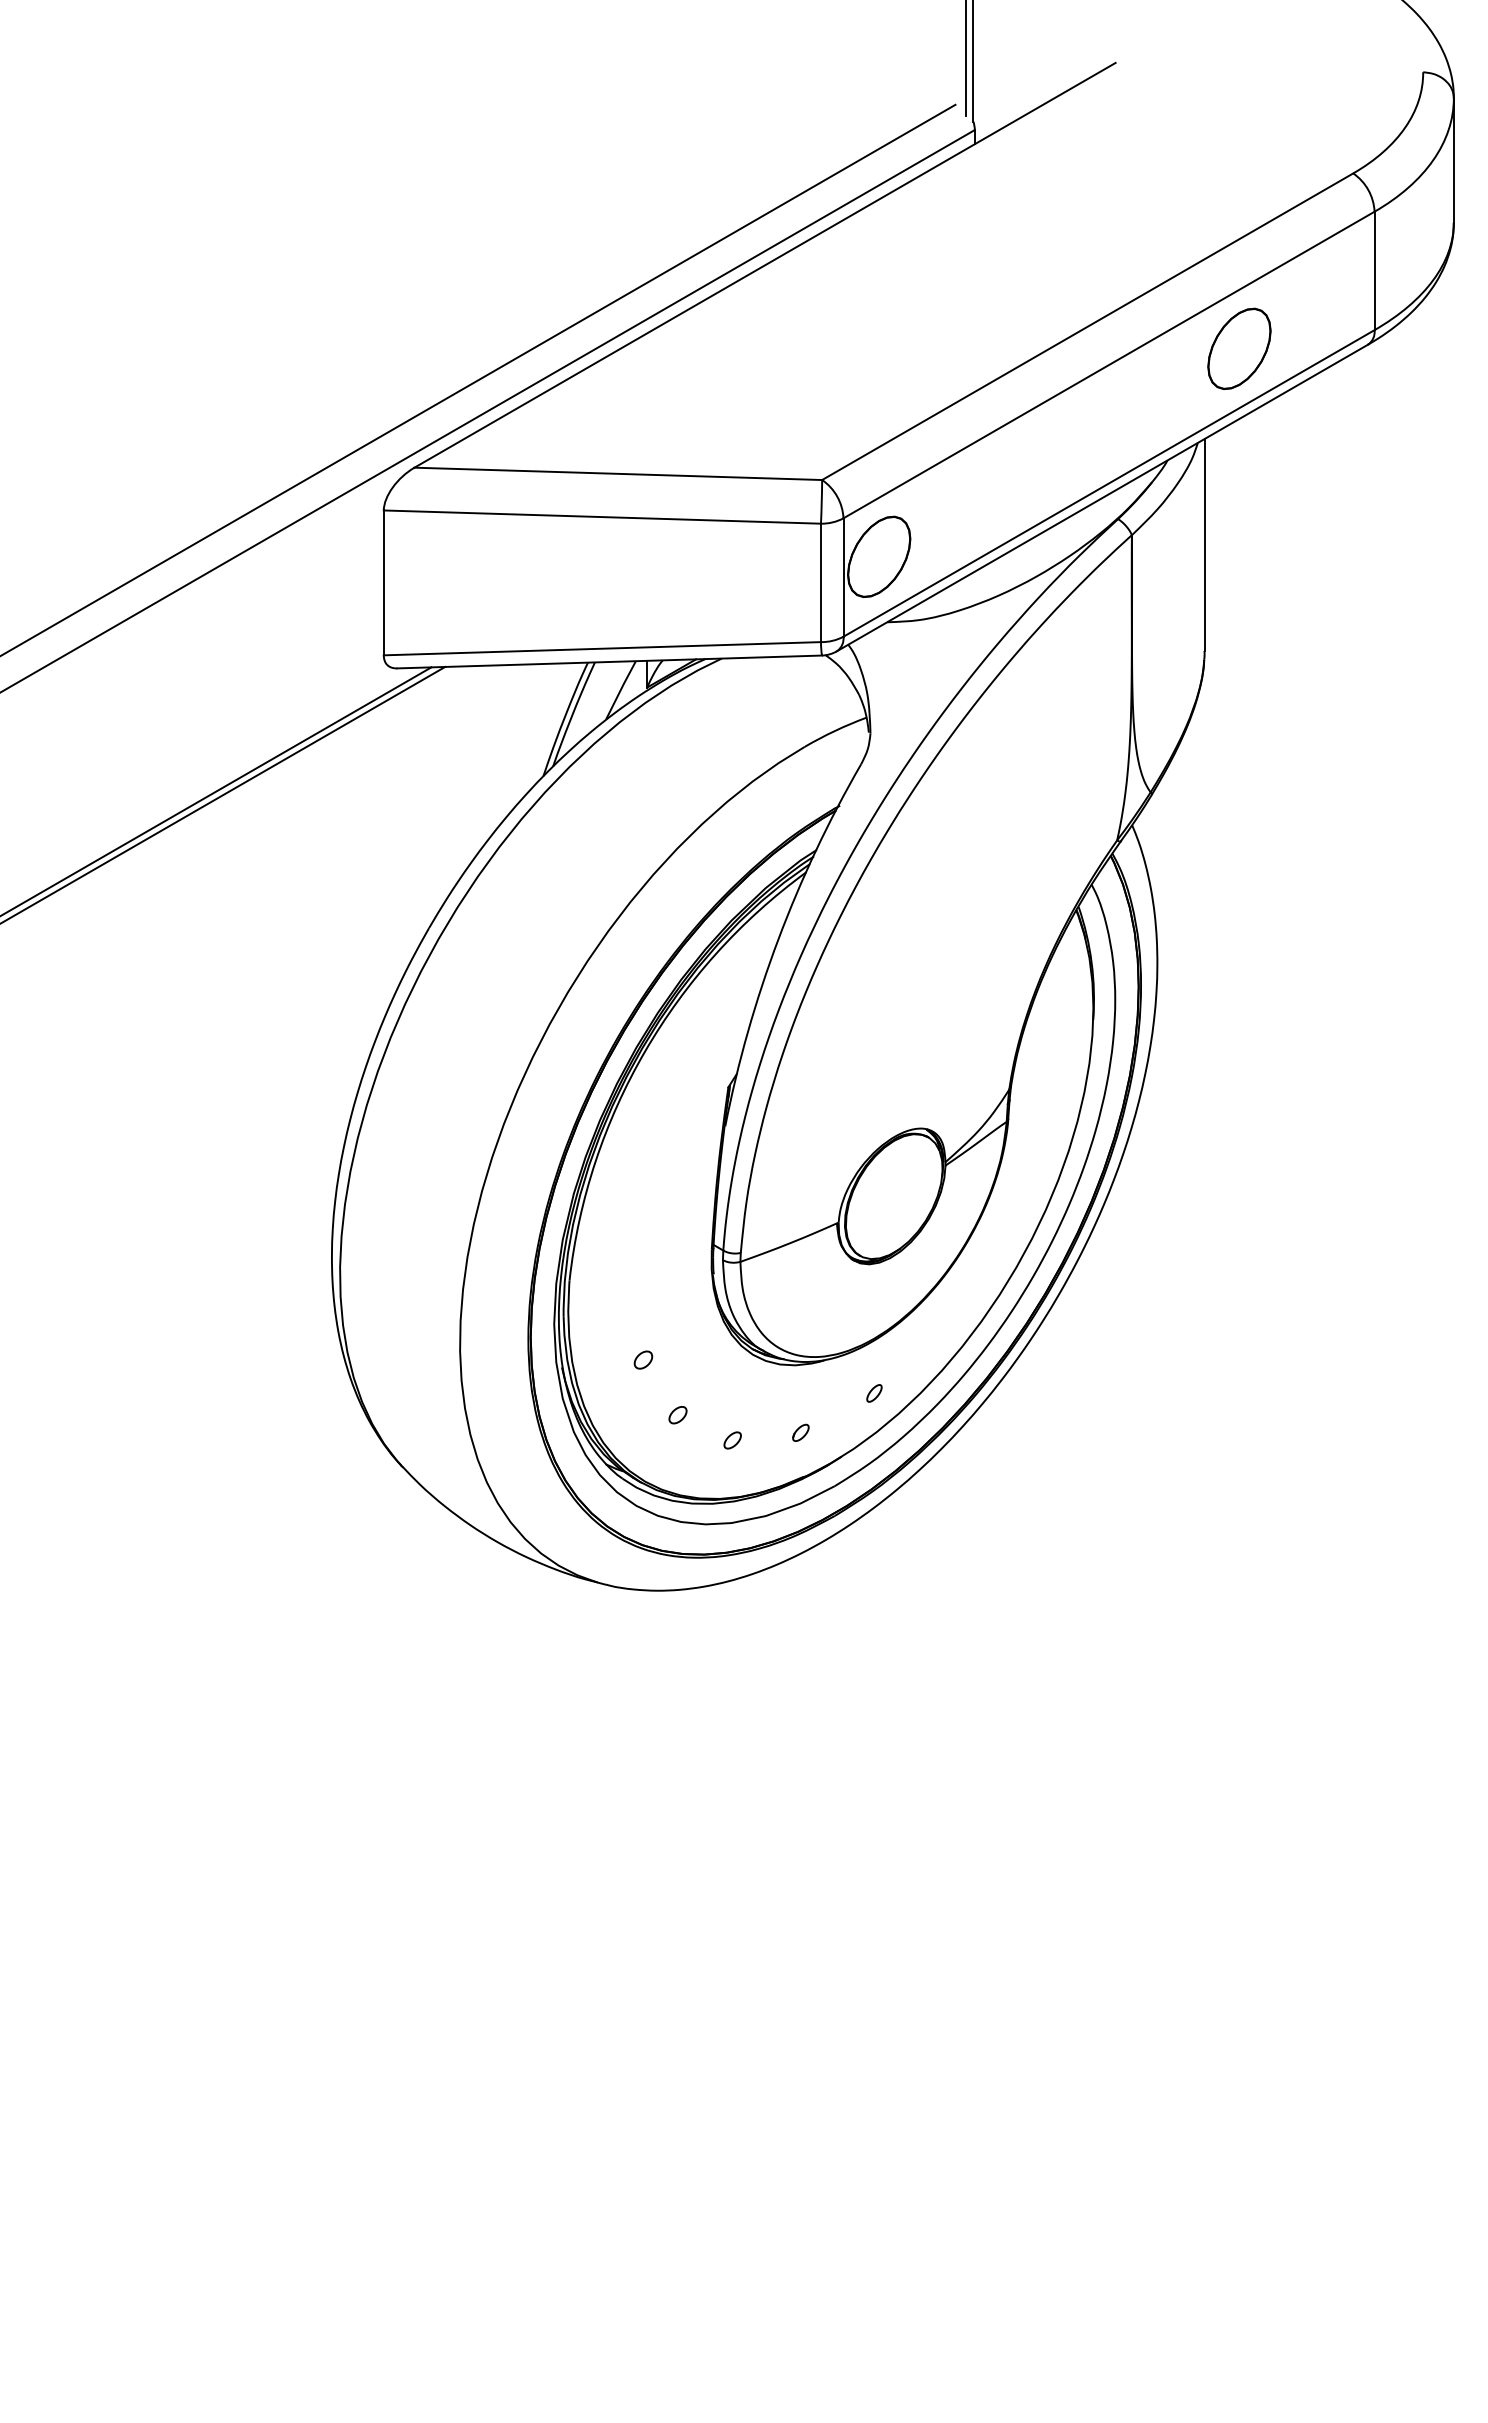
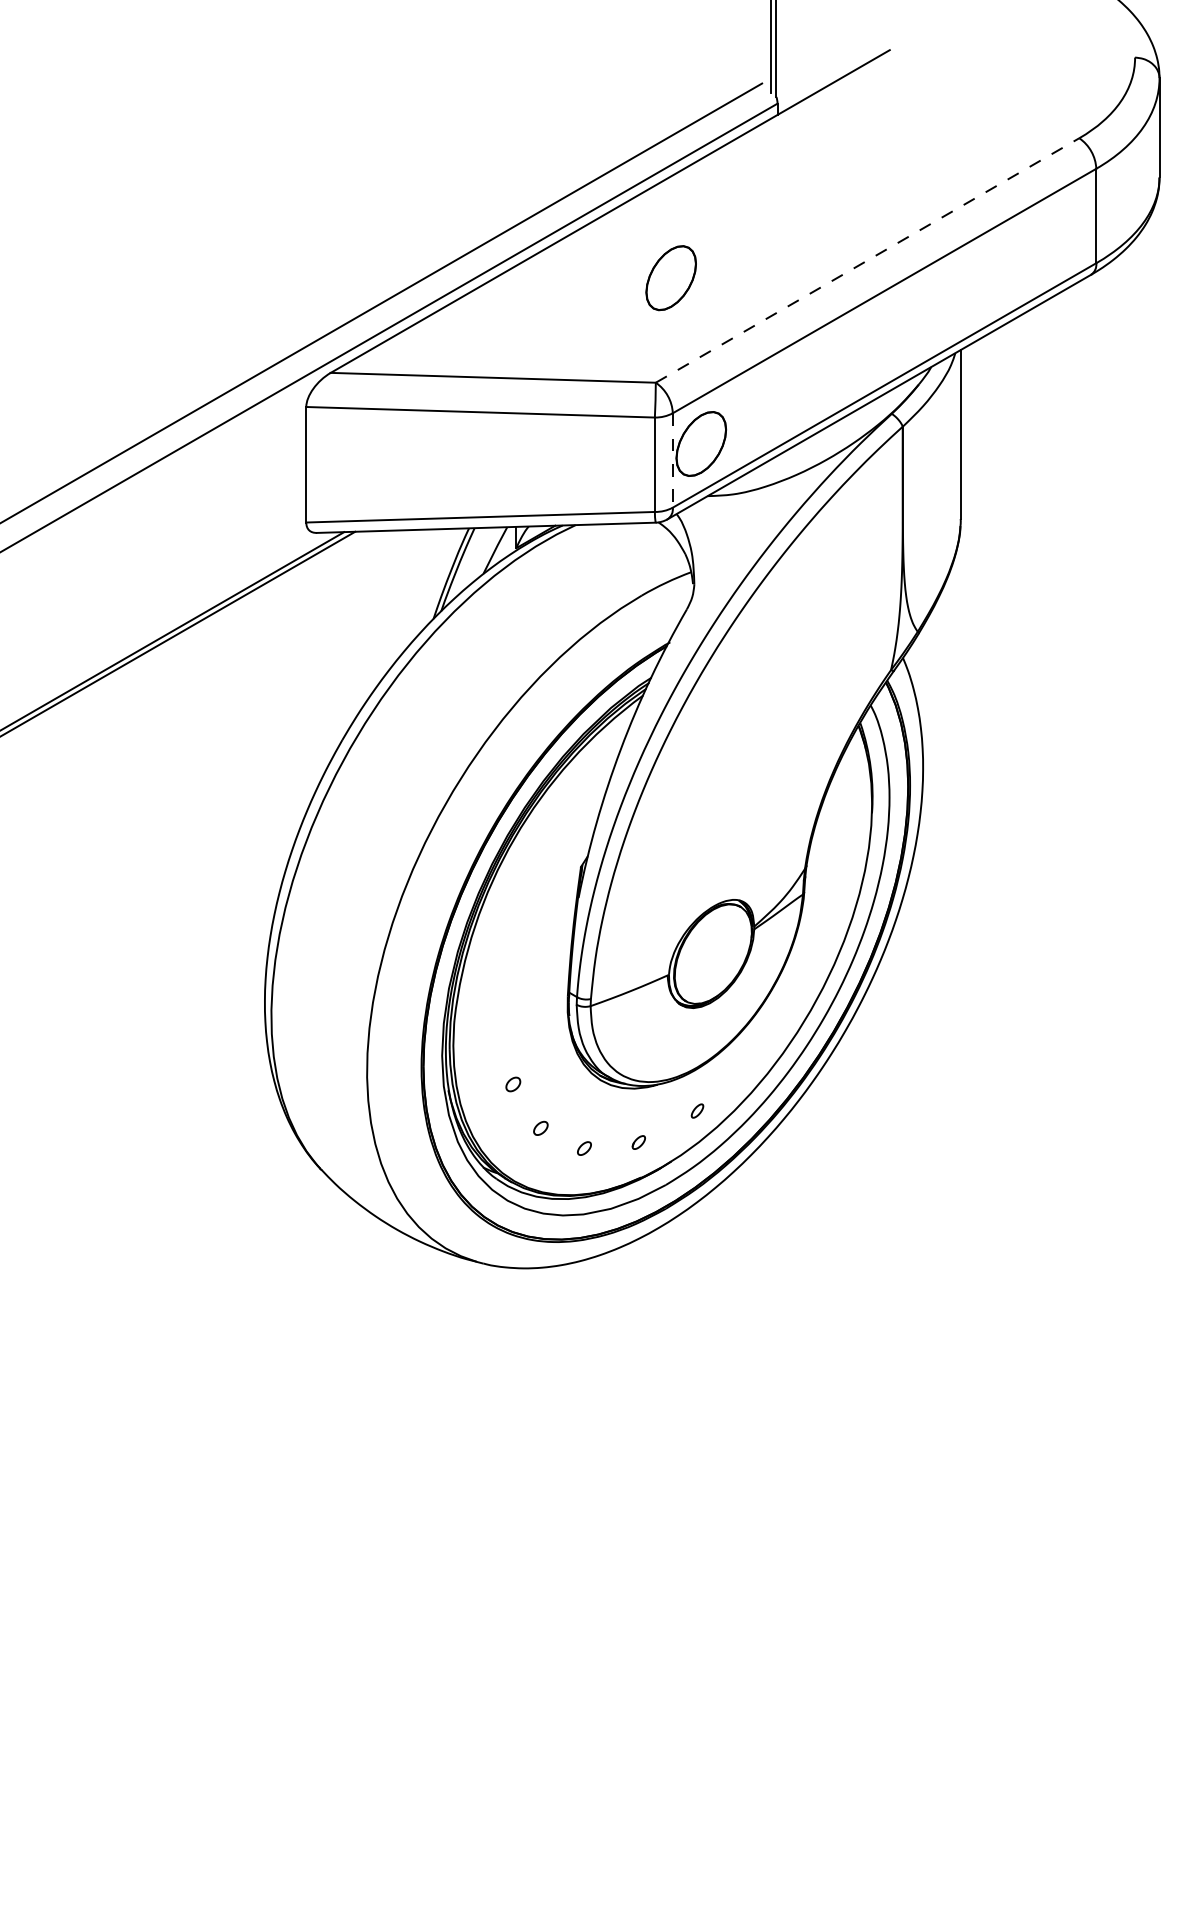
line: (1087, 326) -> (867, 260), solid -> dashed
part: (1239, 348) -> (671, 277), moved
line: (843, 578) -> (672, 461), solid -> dashed

